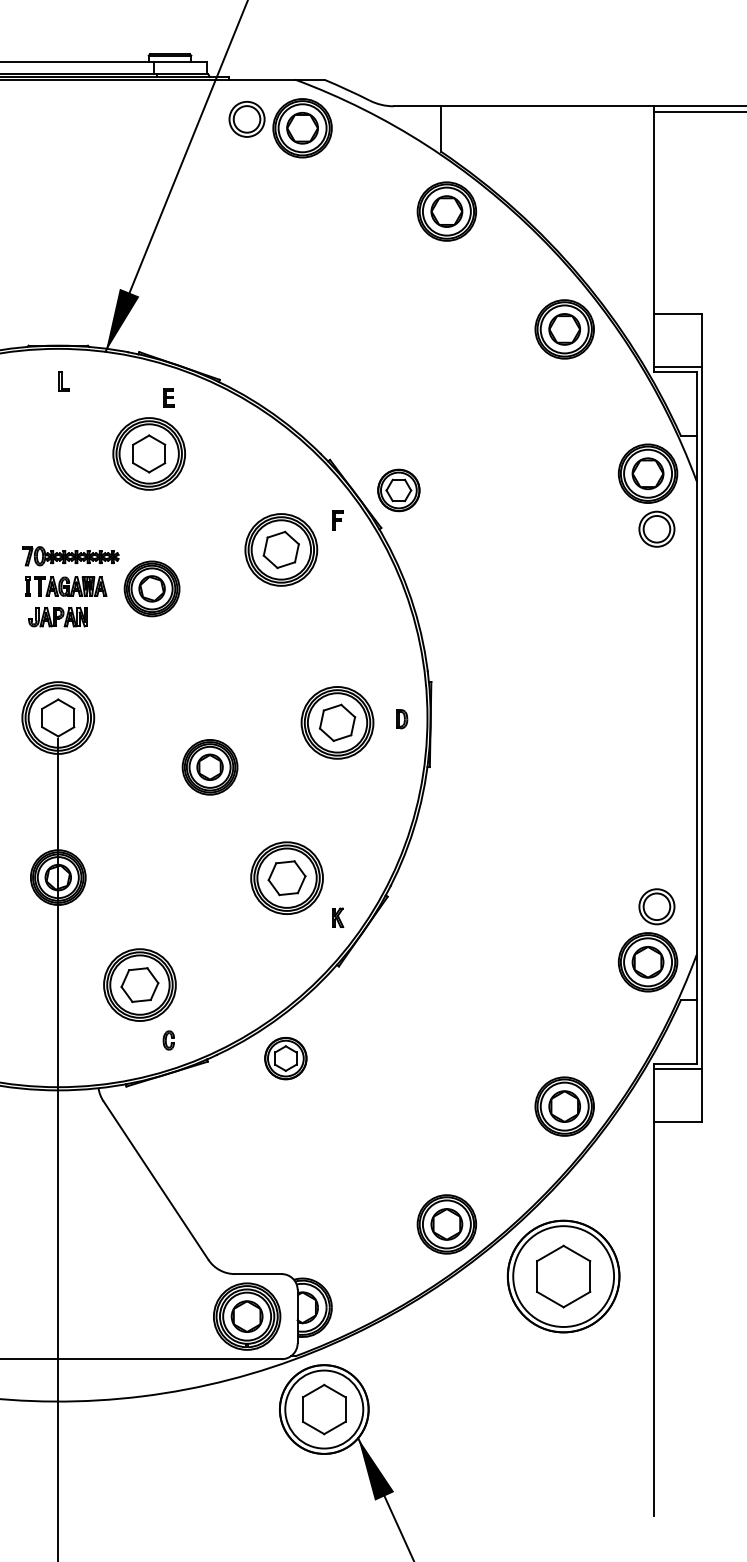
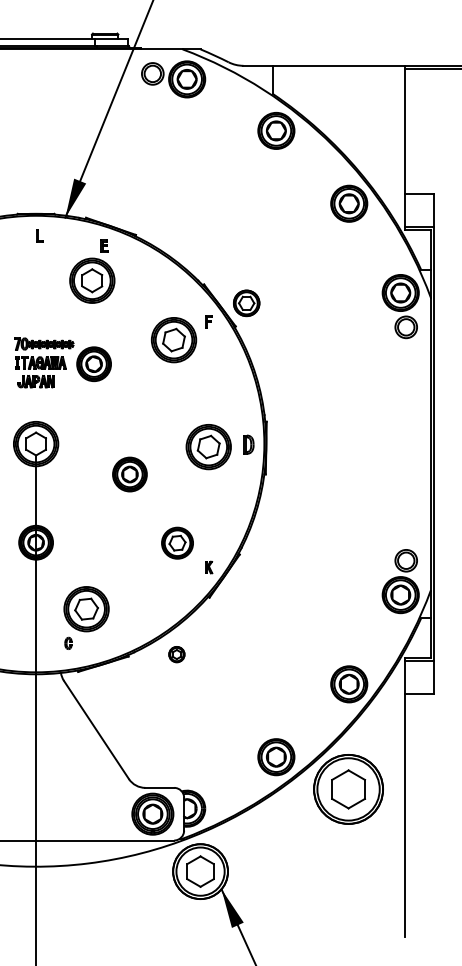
part: (401, 718) -> (248, 444), size x1.6
part: (286, 878) -> (177, 543), size x0.7
part: (168, 1038) -> (68, 642), moved
part: (285, 1058) -> (176, 654), size x0.6

